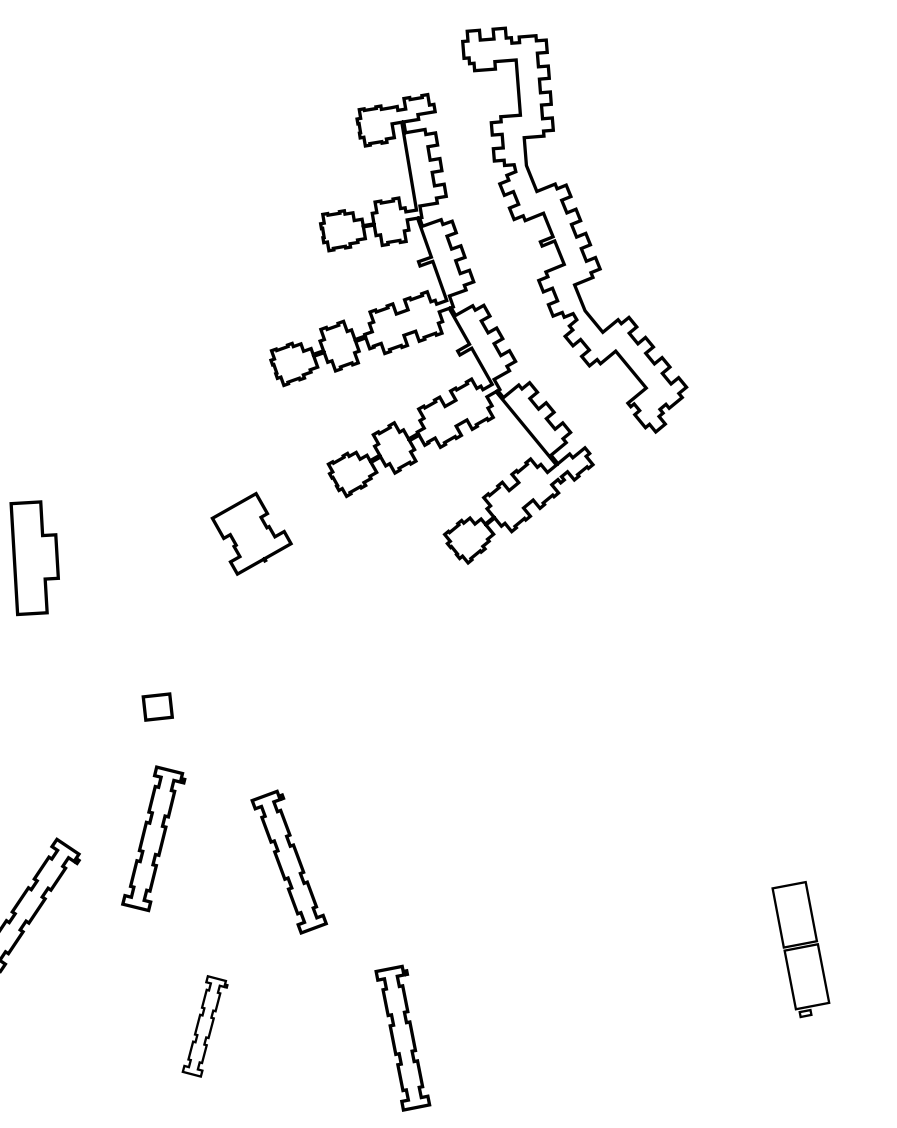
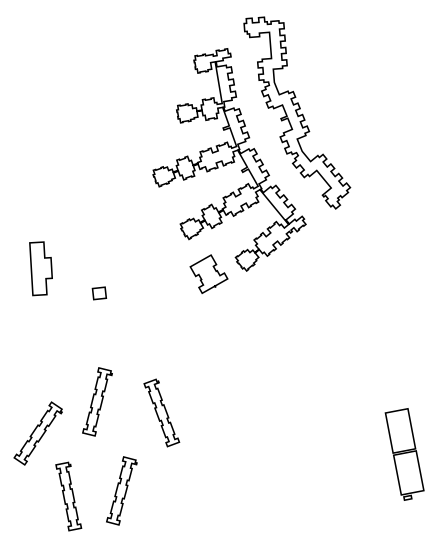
part: (250, 532) -> (208, 273), moved
part: (157, 707) -> (99, 293), moved
part: (800, 949) -> (404, 454), size x1.43
part: (204, 1025) -> (121, 490), size x1.43
part: (402, 1038) -> (68, 496), moved

